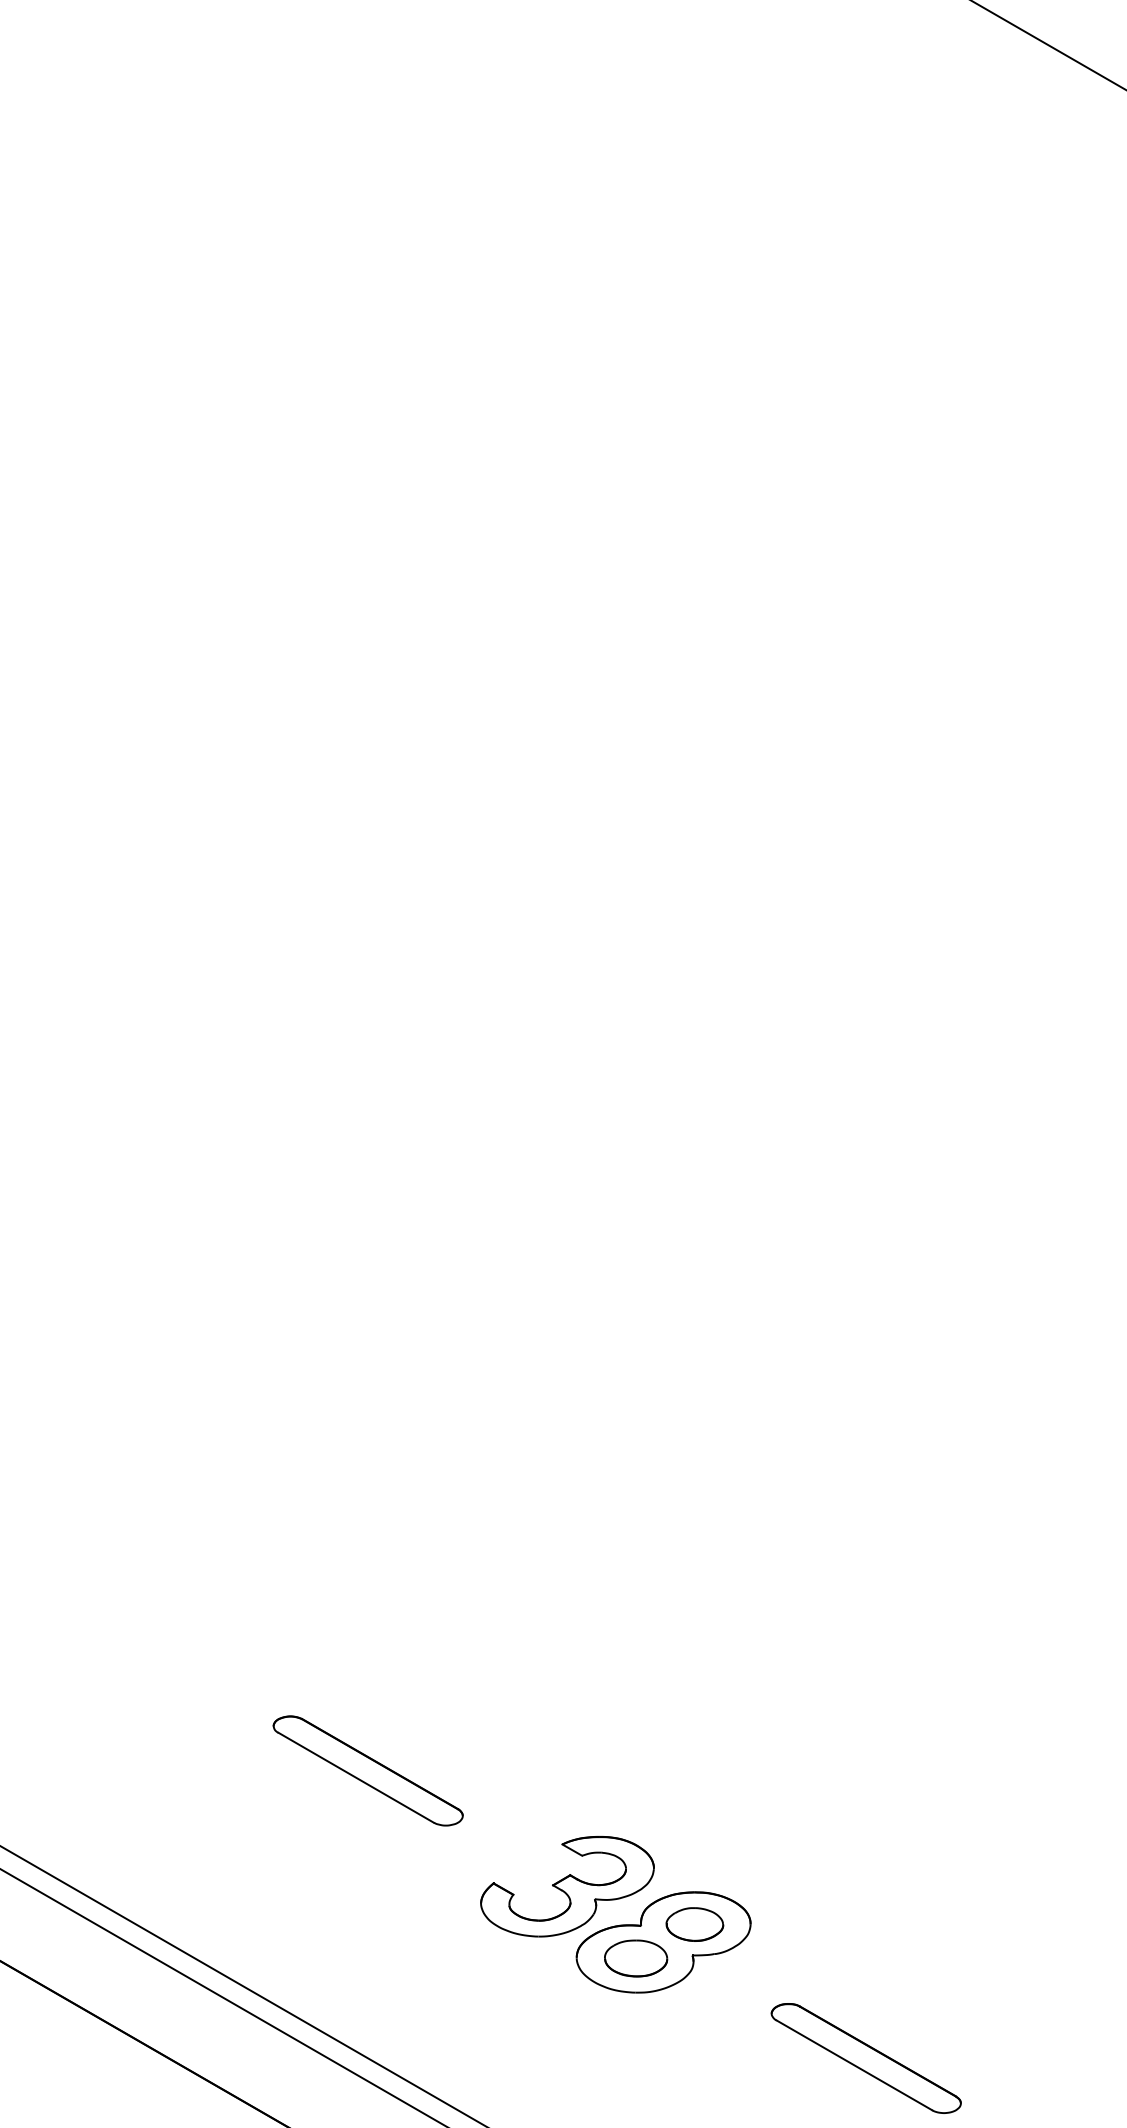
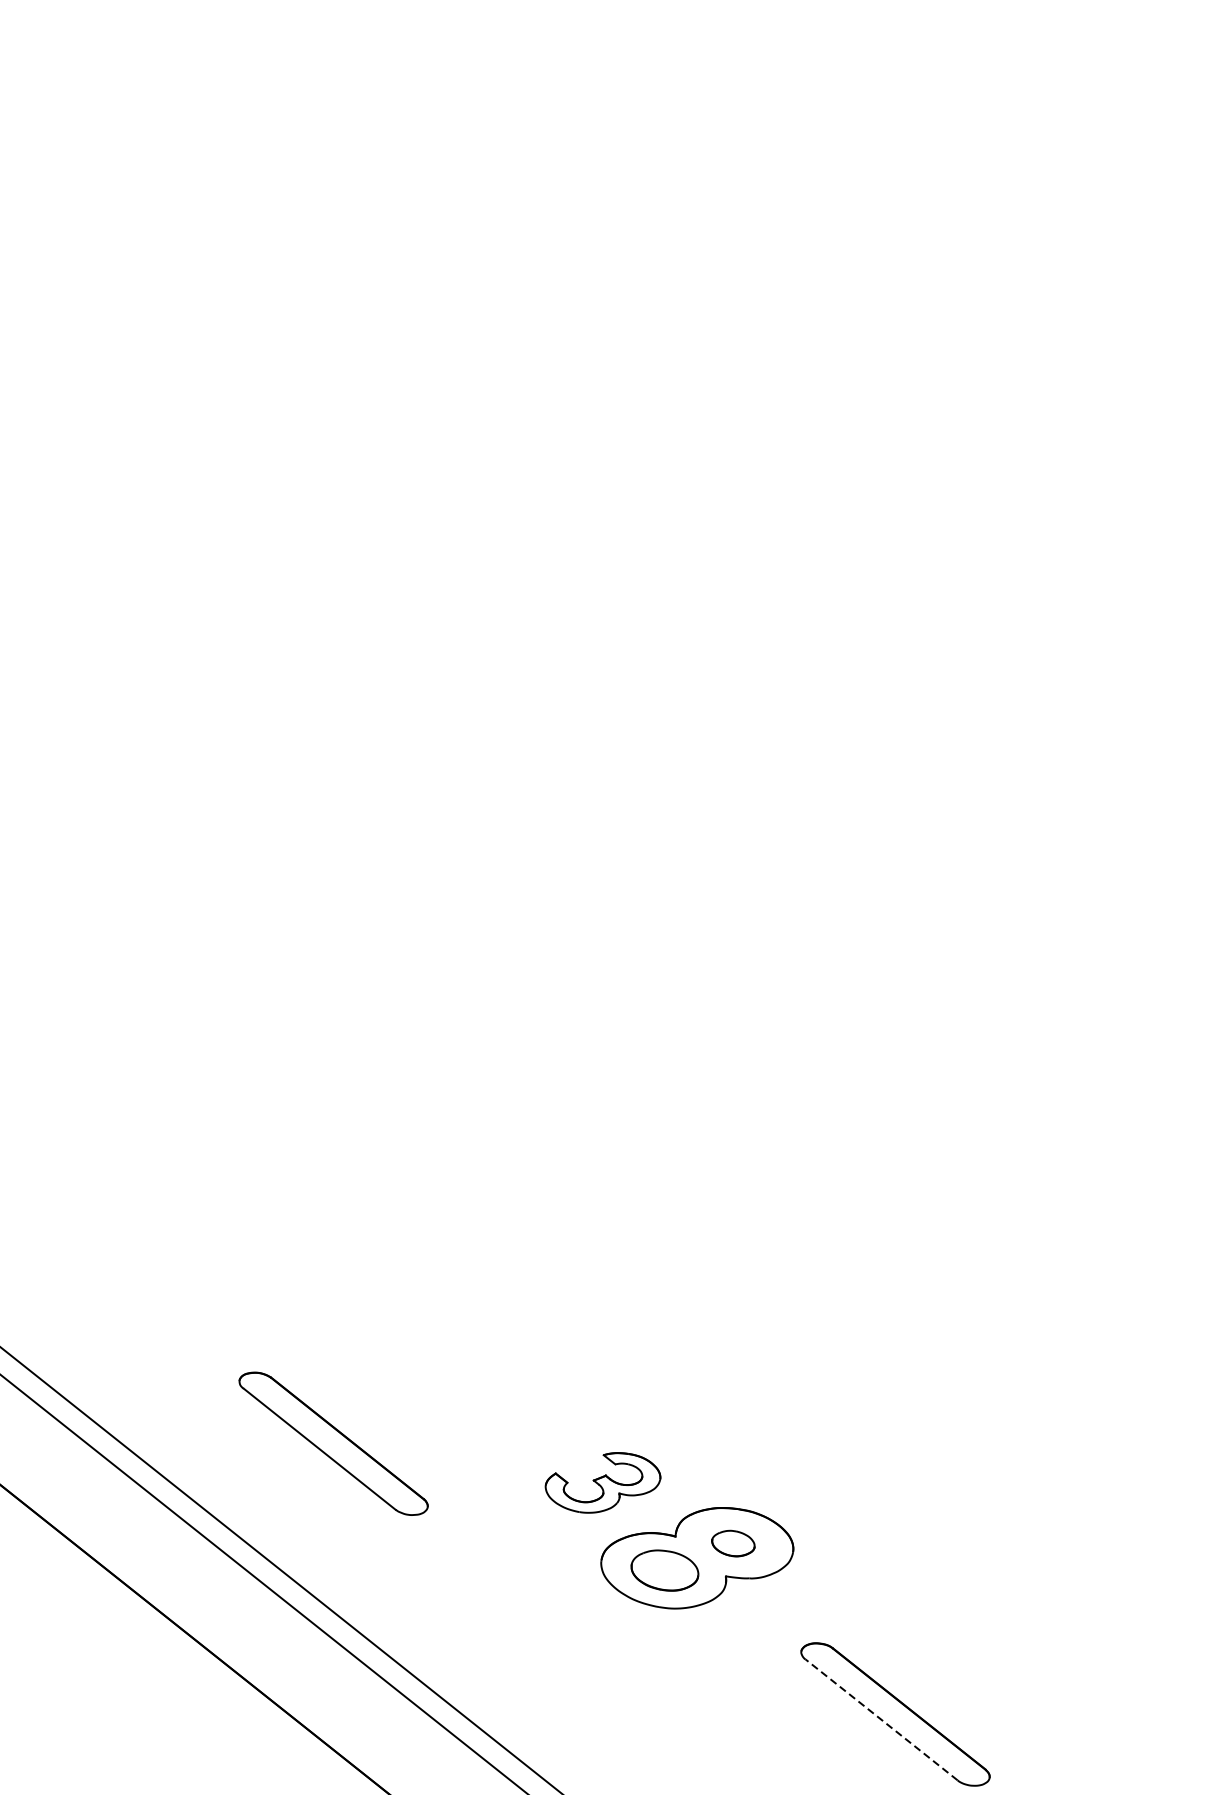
part: (367, 1770) -> (332, 1443), moved
part: (567, 1886) -> (603, 1482), size x0.6
part: (694, 1924) -> (732, 1543), size x0.7
line: (854, 2065) -> (881, 1720), solid -> dashed

